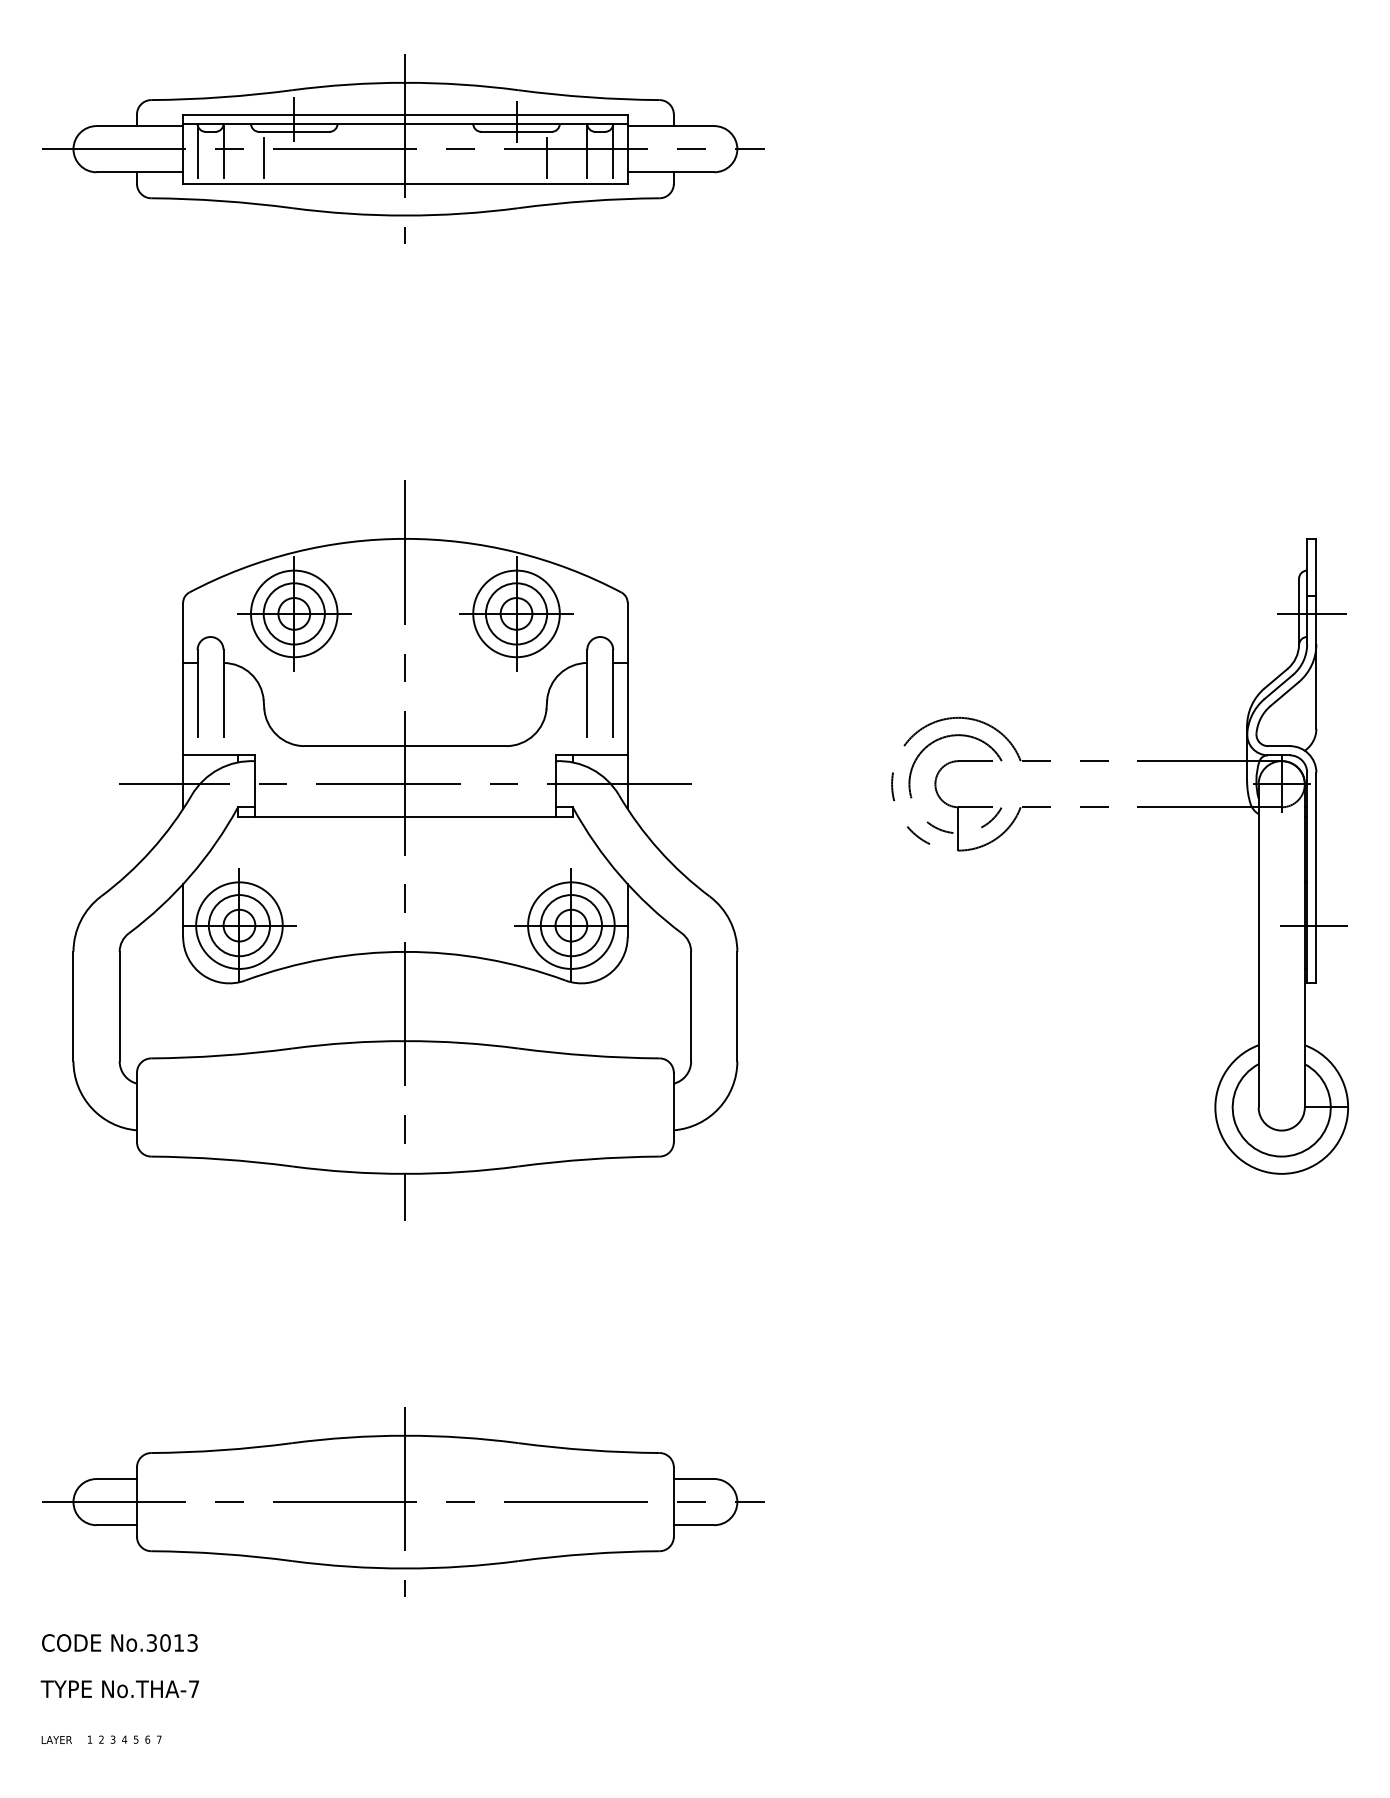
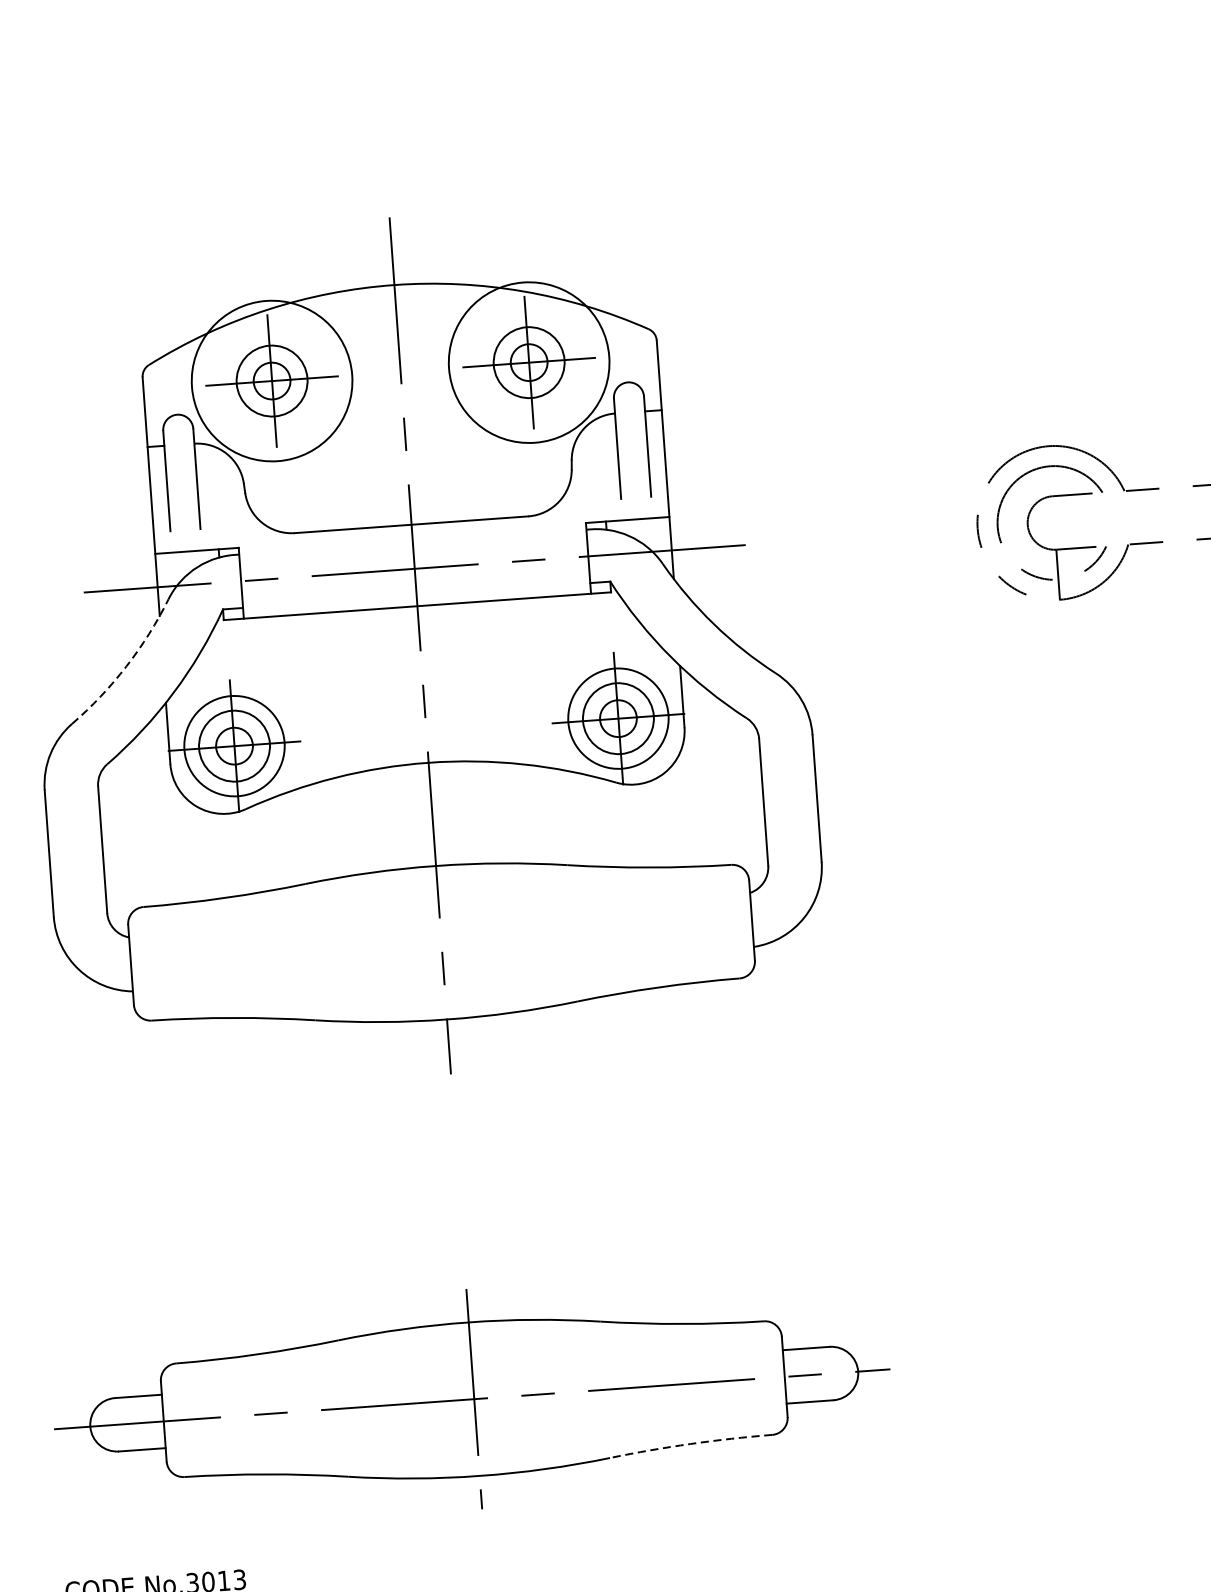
circle: (294, 613) -> (272, 380), size x1.6
circle: (516, 613) -> (529, 362), size x1.6
arc: (151, 850) -> (126, 666), solid -> dashed
arc: (588, 1553) -> (690, 1443), solid -> dashed

